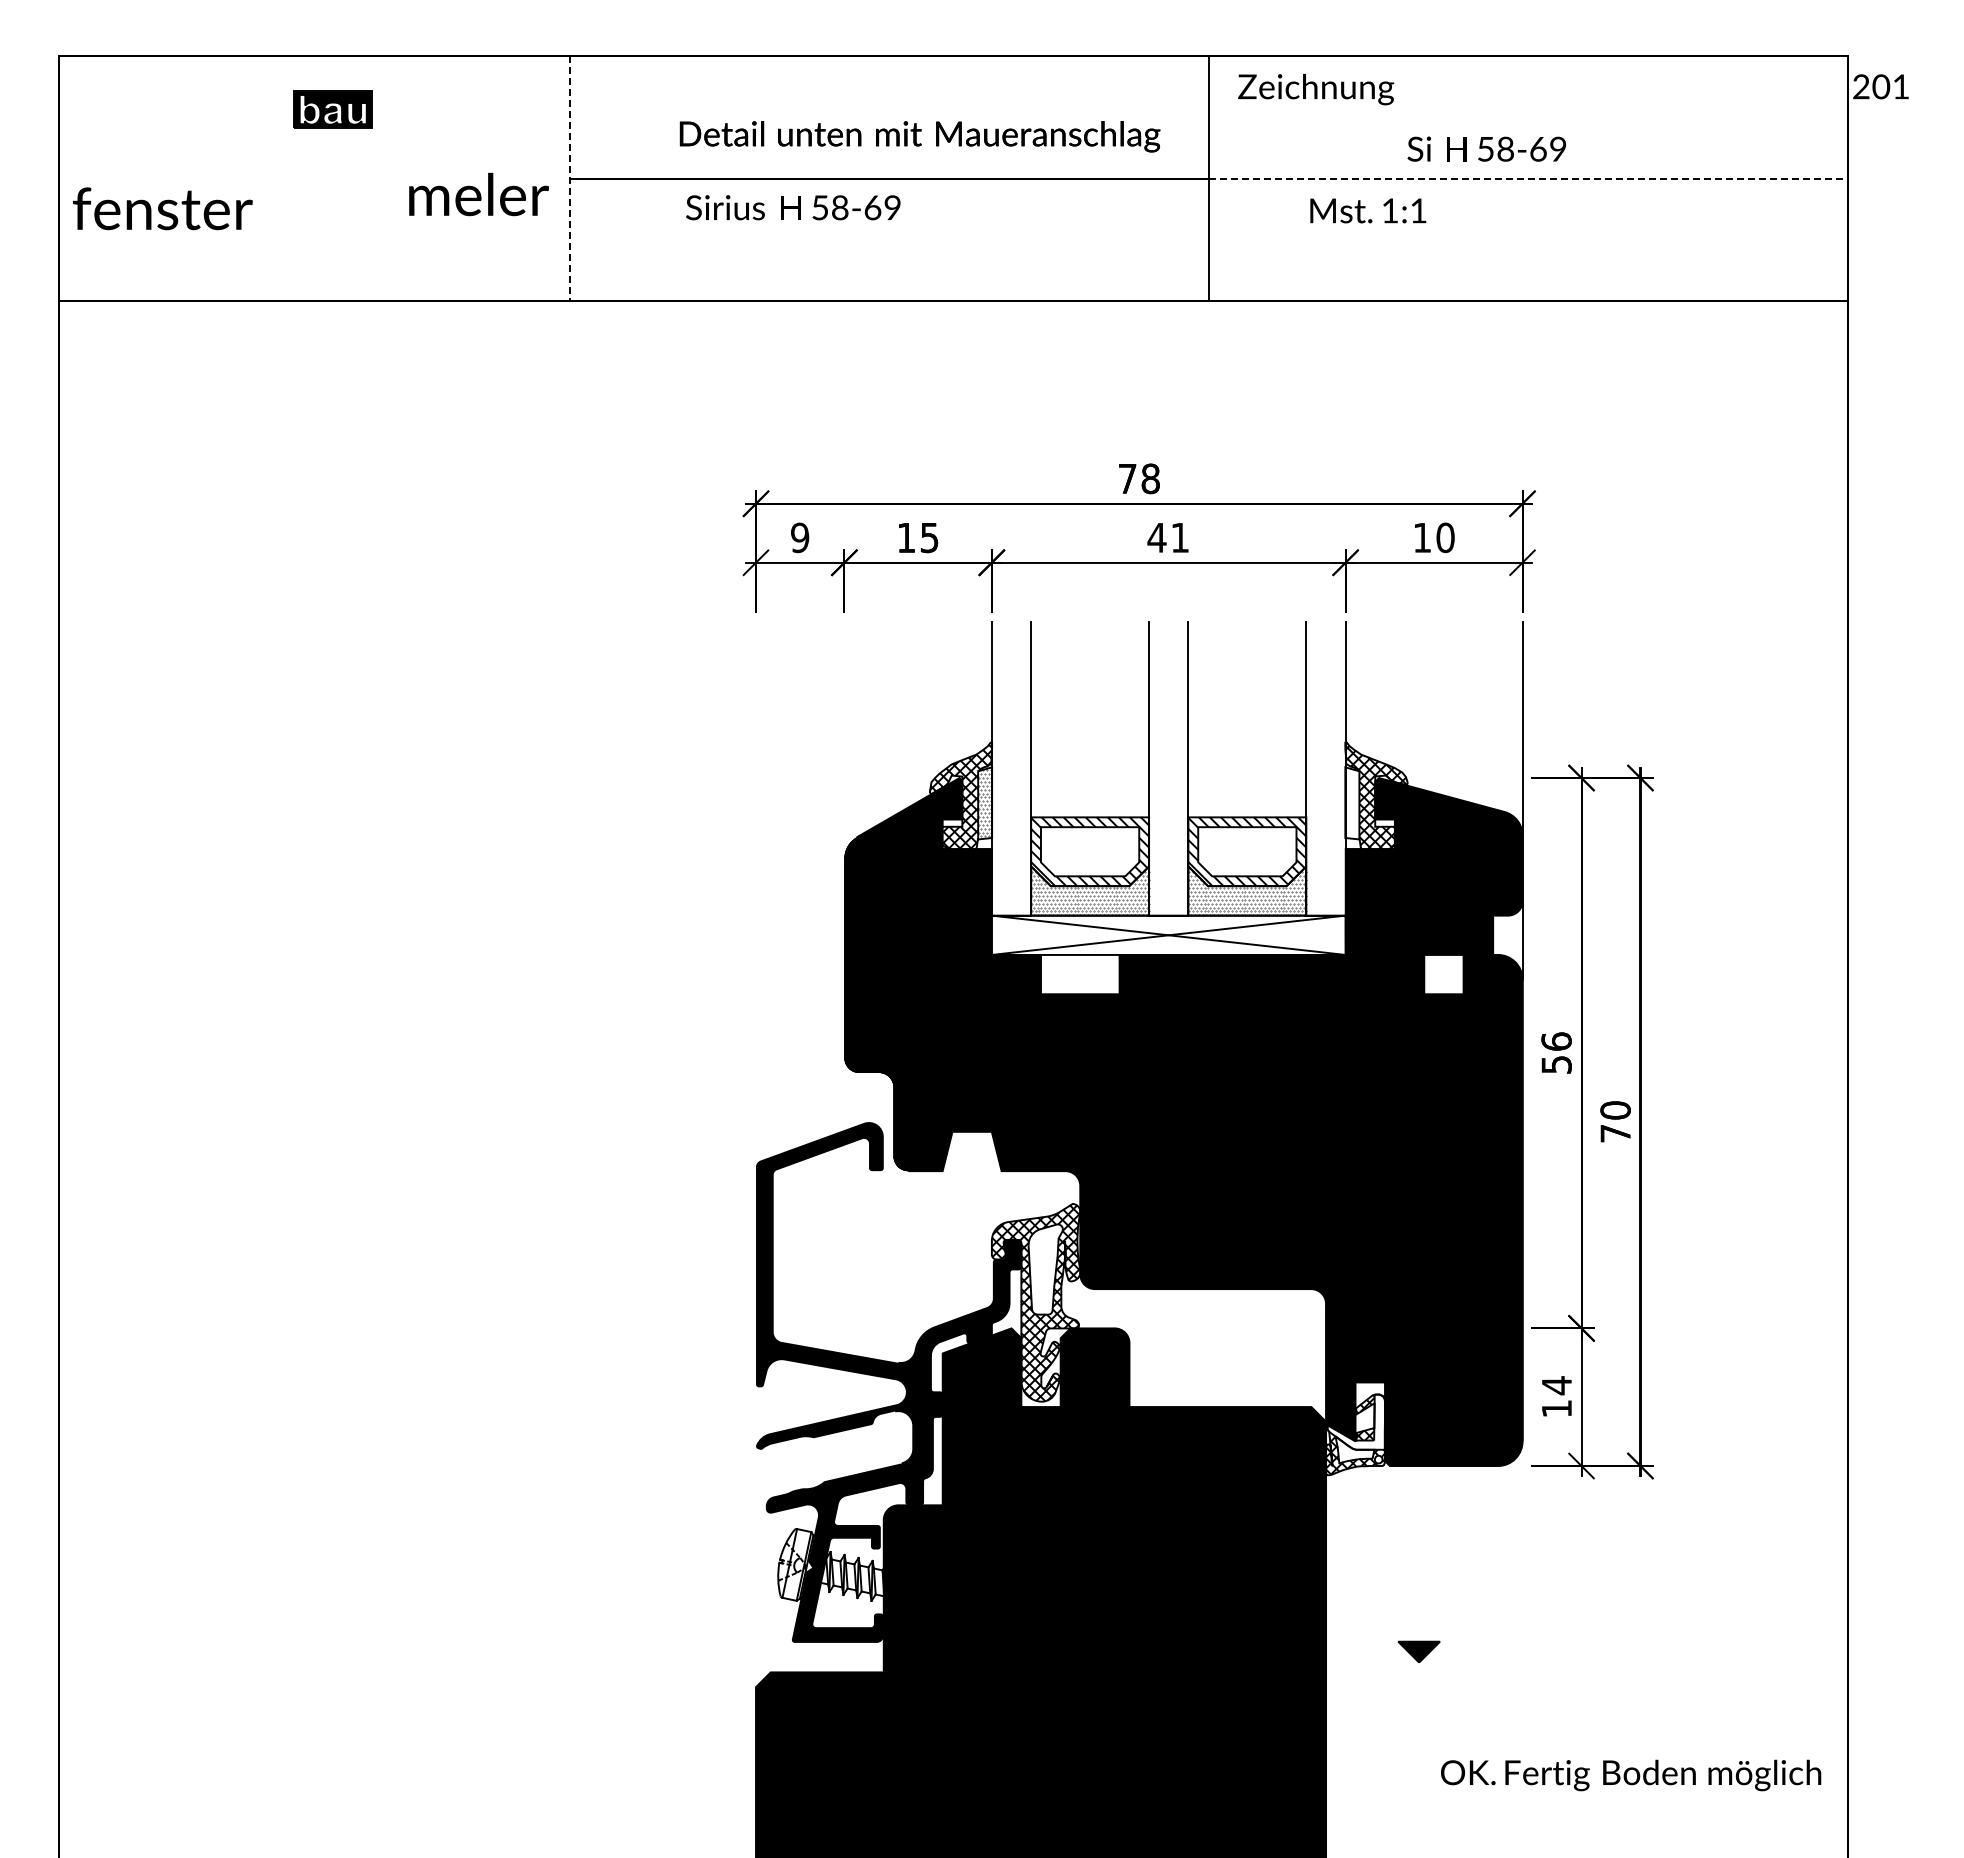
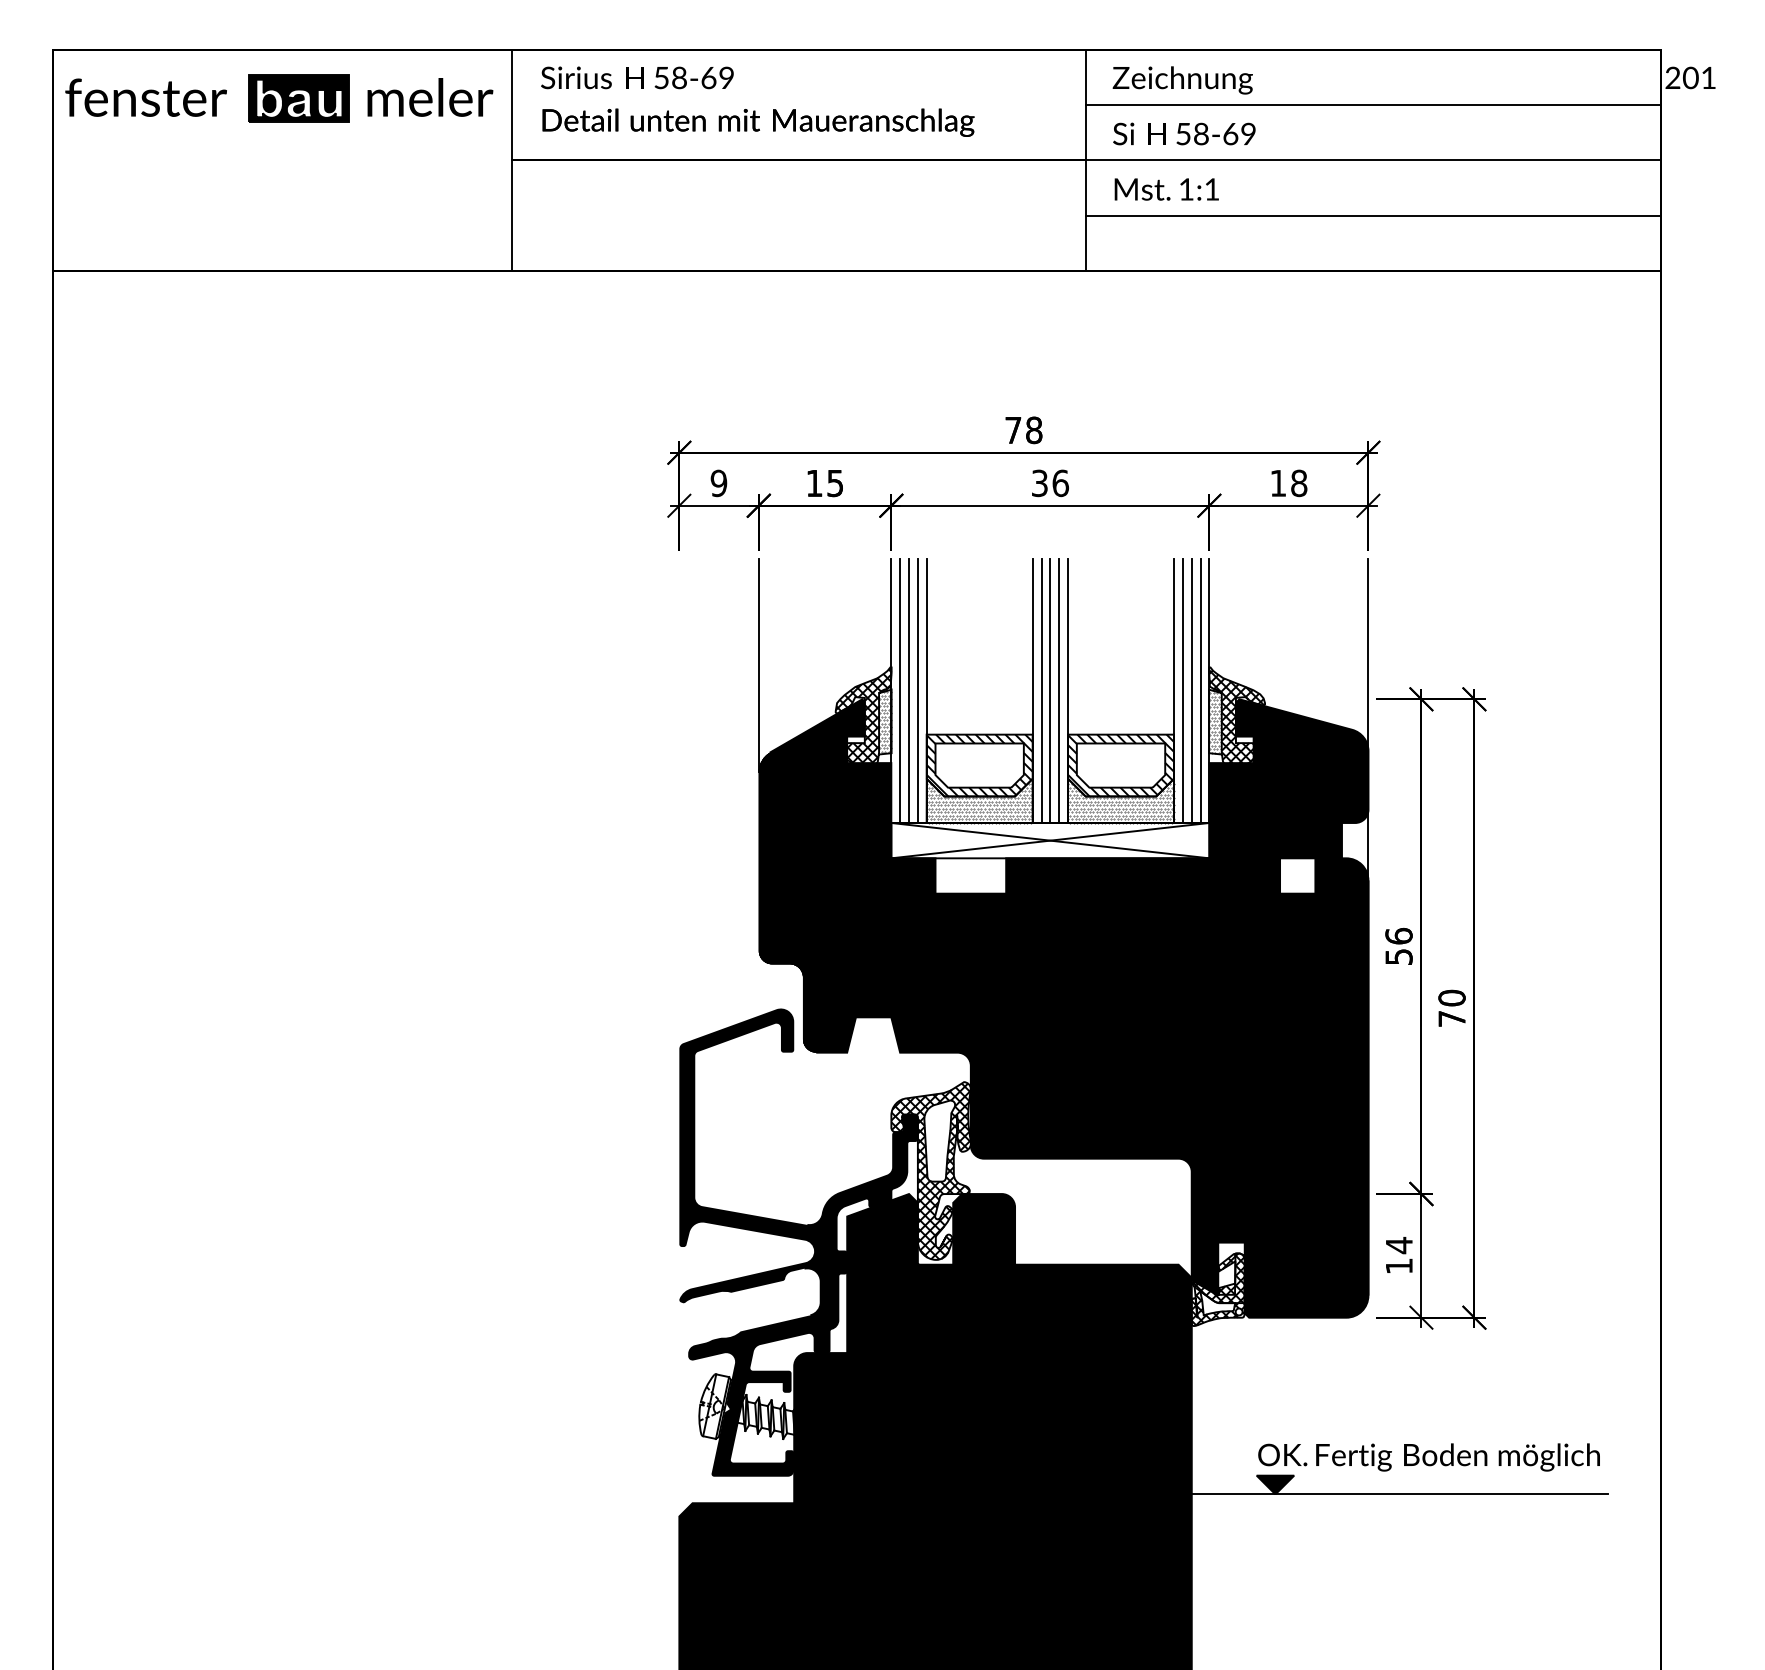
part: (332, 109) -> (298, 98), size x1.43
line: (1527, 117) -> (1372, 105), added
text: (919, 136) -> (758, 122), moved
text: (1486, 148) -> (1184, 133), moved
line: (569, 178) -> (511, 160), dashed -> solid
line: (1528, 178) -> (1373, 160), dashed -> solid
text: (478, 194) -> (429, 97), moved
text: (793, 207) -> (637, 77), moved
text: (162, 208) -> (145, 97), moved
text: (1368, 210) -> (1167, 189), moved
line: (1527, 240) -> (1372, 216), added
text: (1168, 537) -> (1050, 483), 41 -> 36
text: (1445, 537) -> (1299, 483), 10 -> 18
line: (844, 739) -> (758, 664), added
line: (1001, 768) -> (900, 690), added
line: (1011, 768) -> (909, 690), added
line: (1021, 768) -> (918, 690), added
line: (1158, 768) -> (1041, 690), added
line: (1168, 768) -> (1050, 690), added
line: (1178, 768) -> (1059, 690), added
line: (1316, 768) -> (1183, 690), added
line: (1325, 768) -> (1191, 690), added
line: (1335, 768) -> (1200, 690), added
hatch: (1352, 804) -> (1215, 723), added
hatch: (1356, 1421) -> (1219, 1277), added
line: (1557, 1662) -> (1399, 1494), added
text: (1631, 1775) -> (1429, 1457), moved

